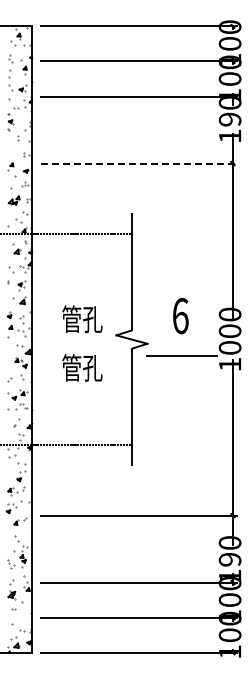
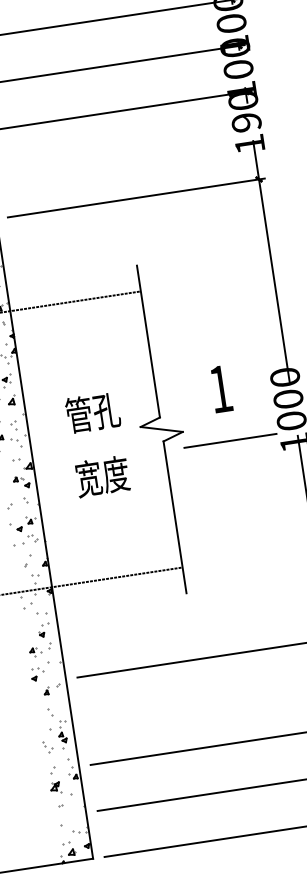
line: (139, 163) -> (136, 197), dashed -> solid
text: (180, 316) -> (220, 389), 6 -> 1
text: (82, 367) -> (102, 475), 管孔 -> 宽度

